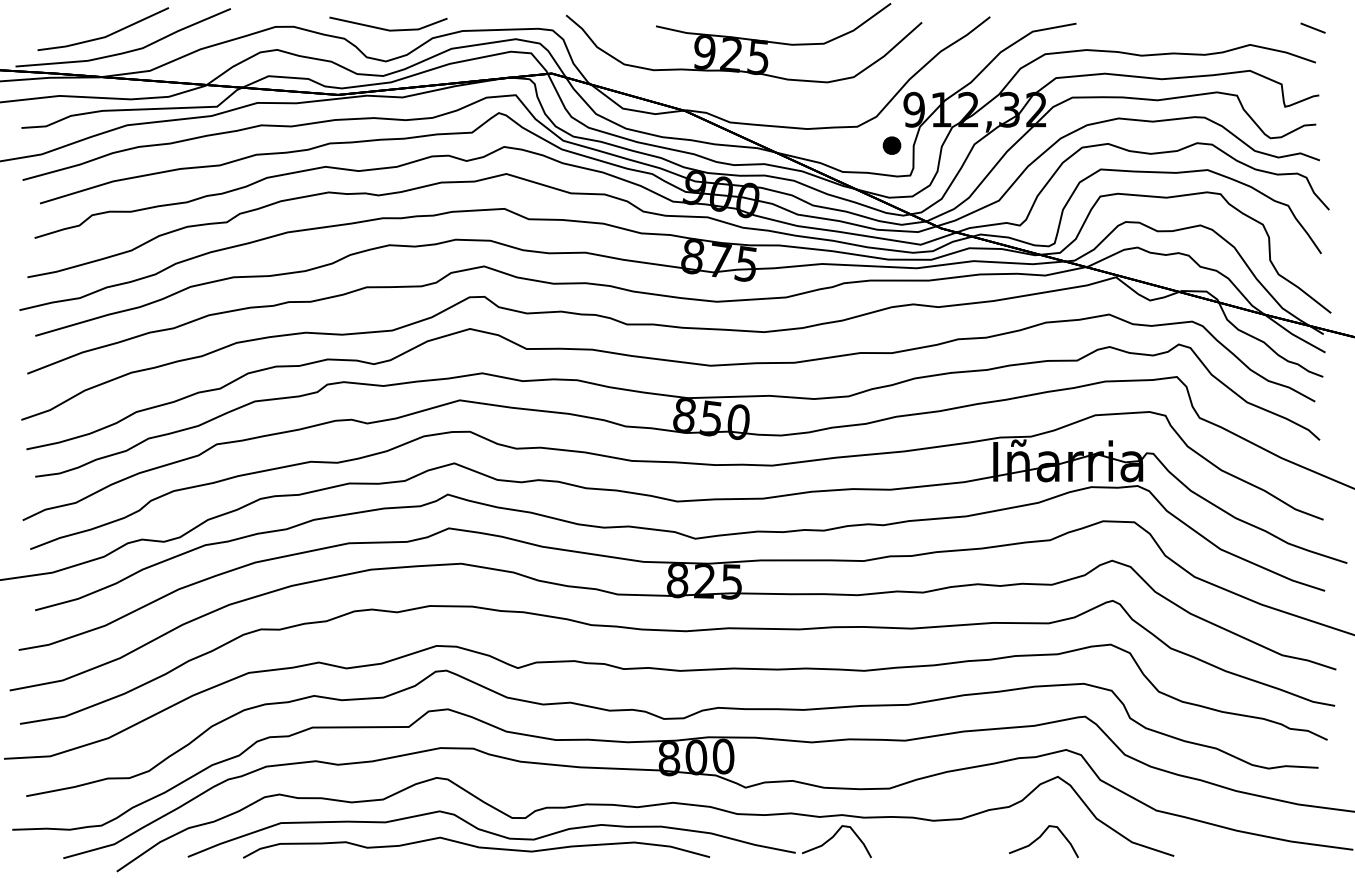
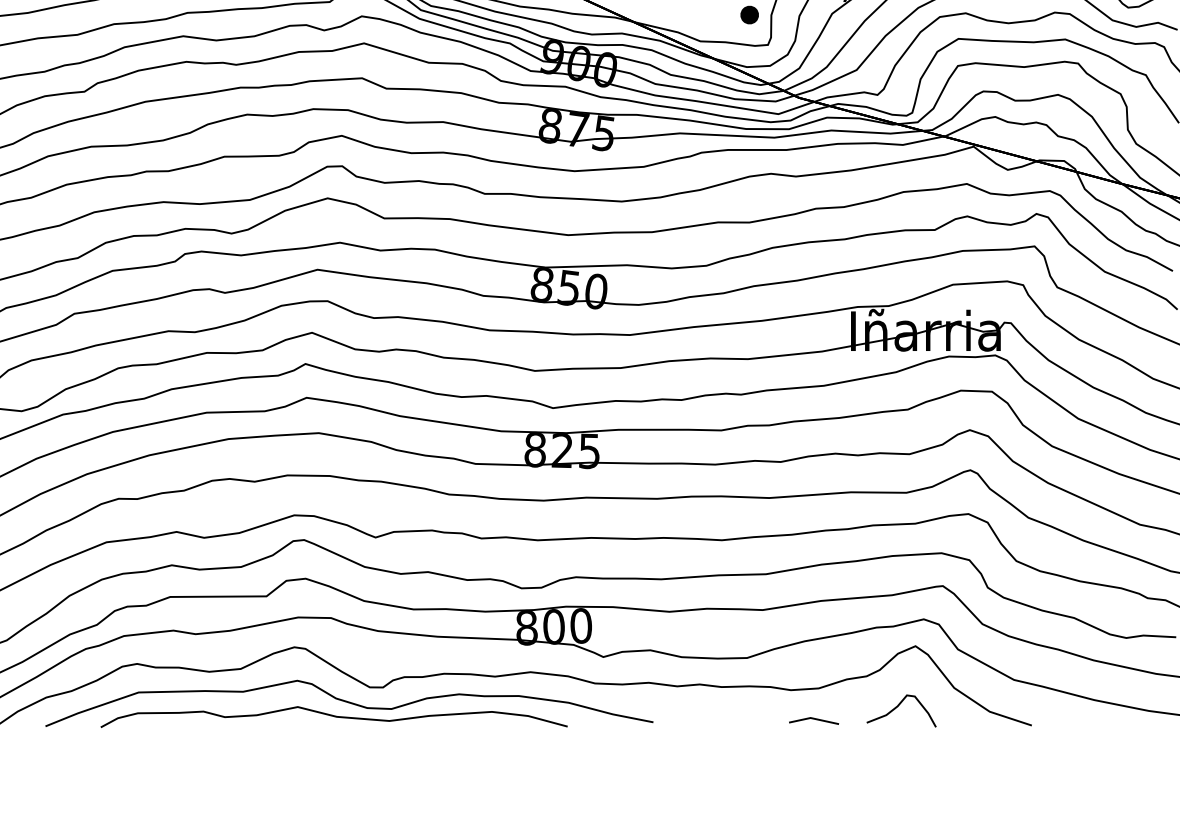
curve: (833, 837) -> (691, 706), removed
line: (956, 850) -> (814, 719), added

